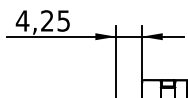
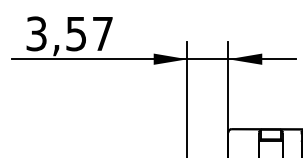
text: (42, 20) -> (68, 33), 4,25 -> 3,57

